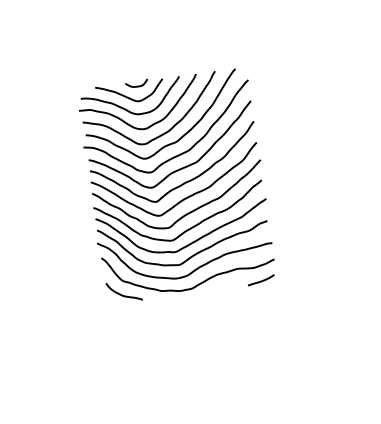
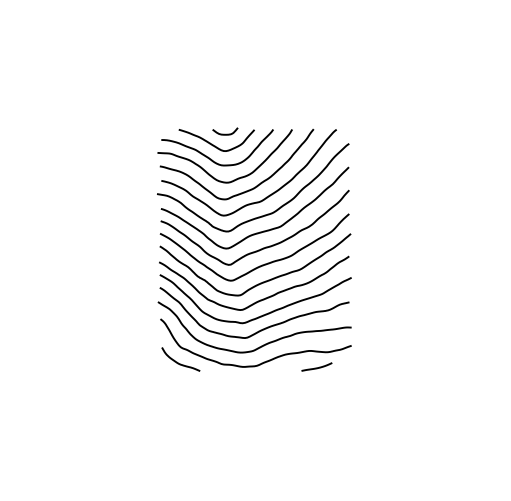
curve: (260, 280) -> (316, 367), moved

